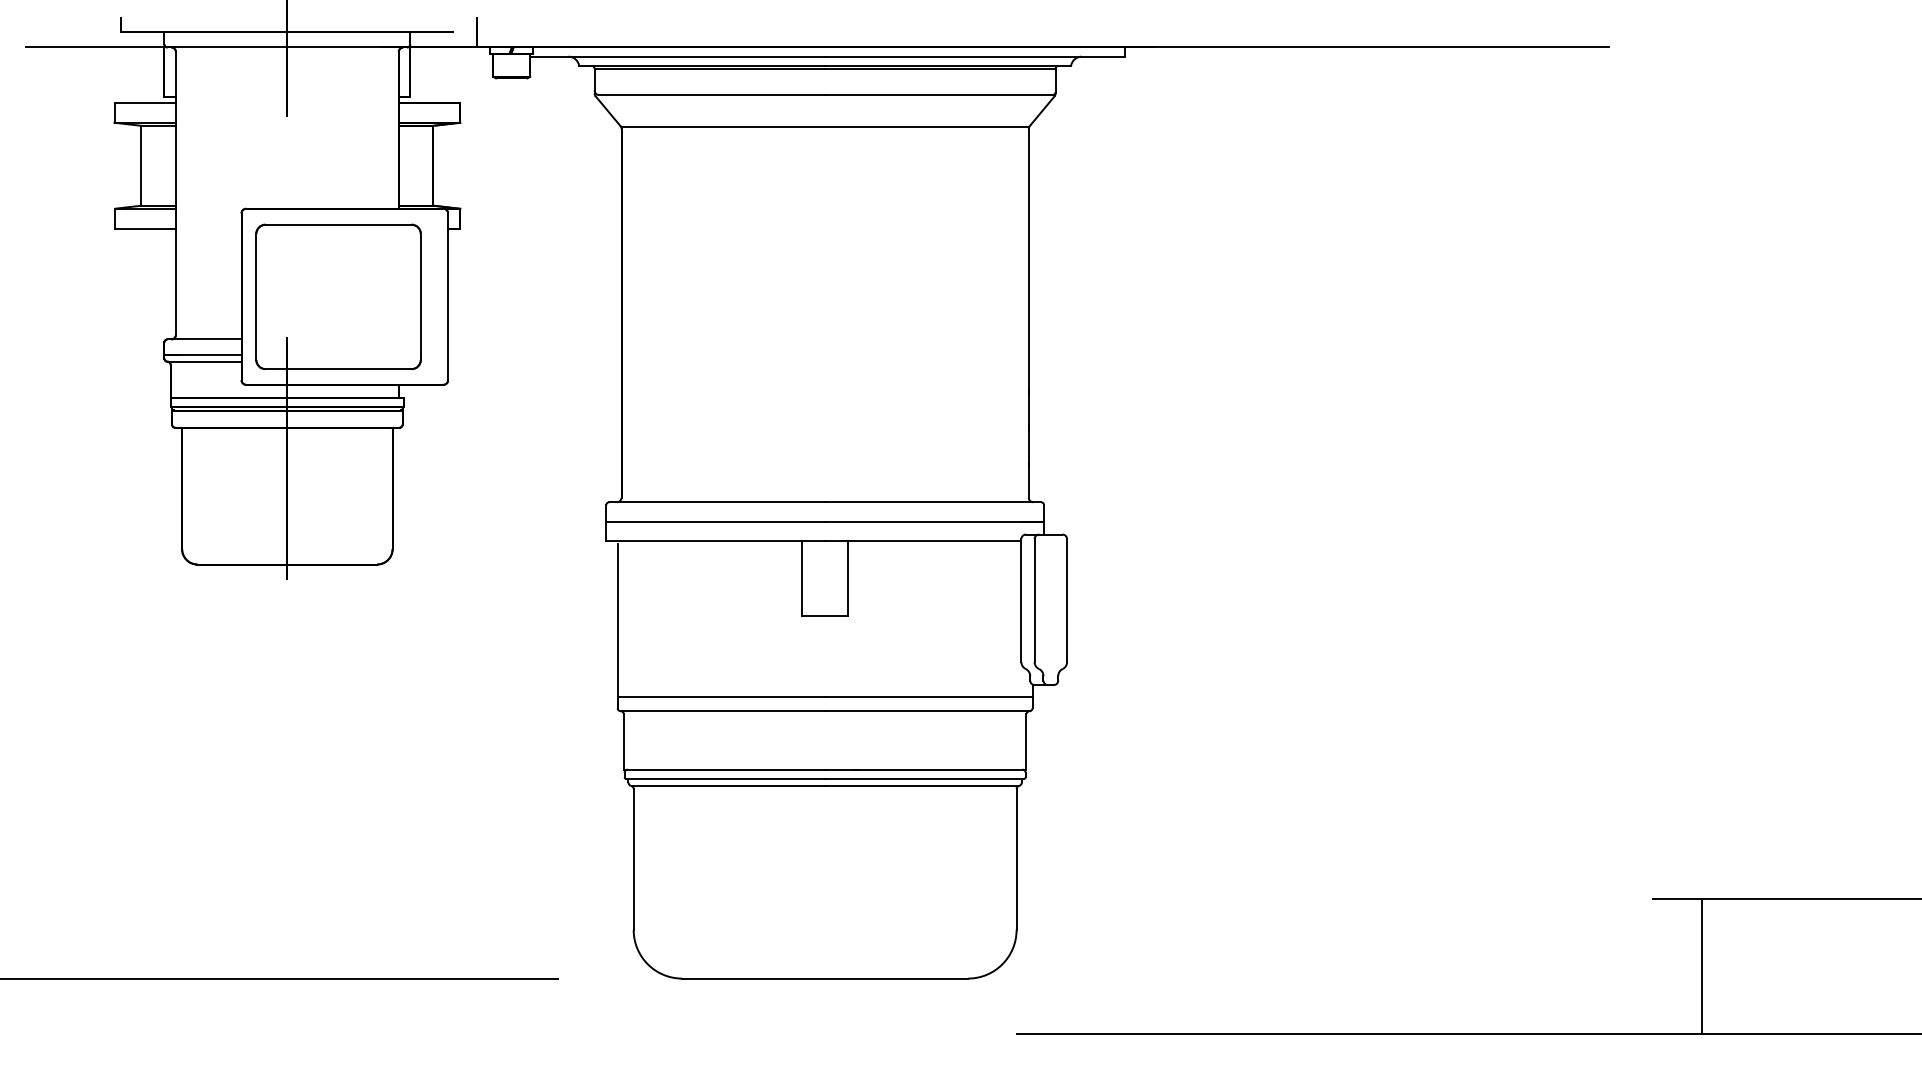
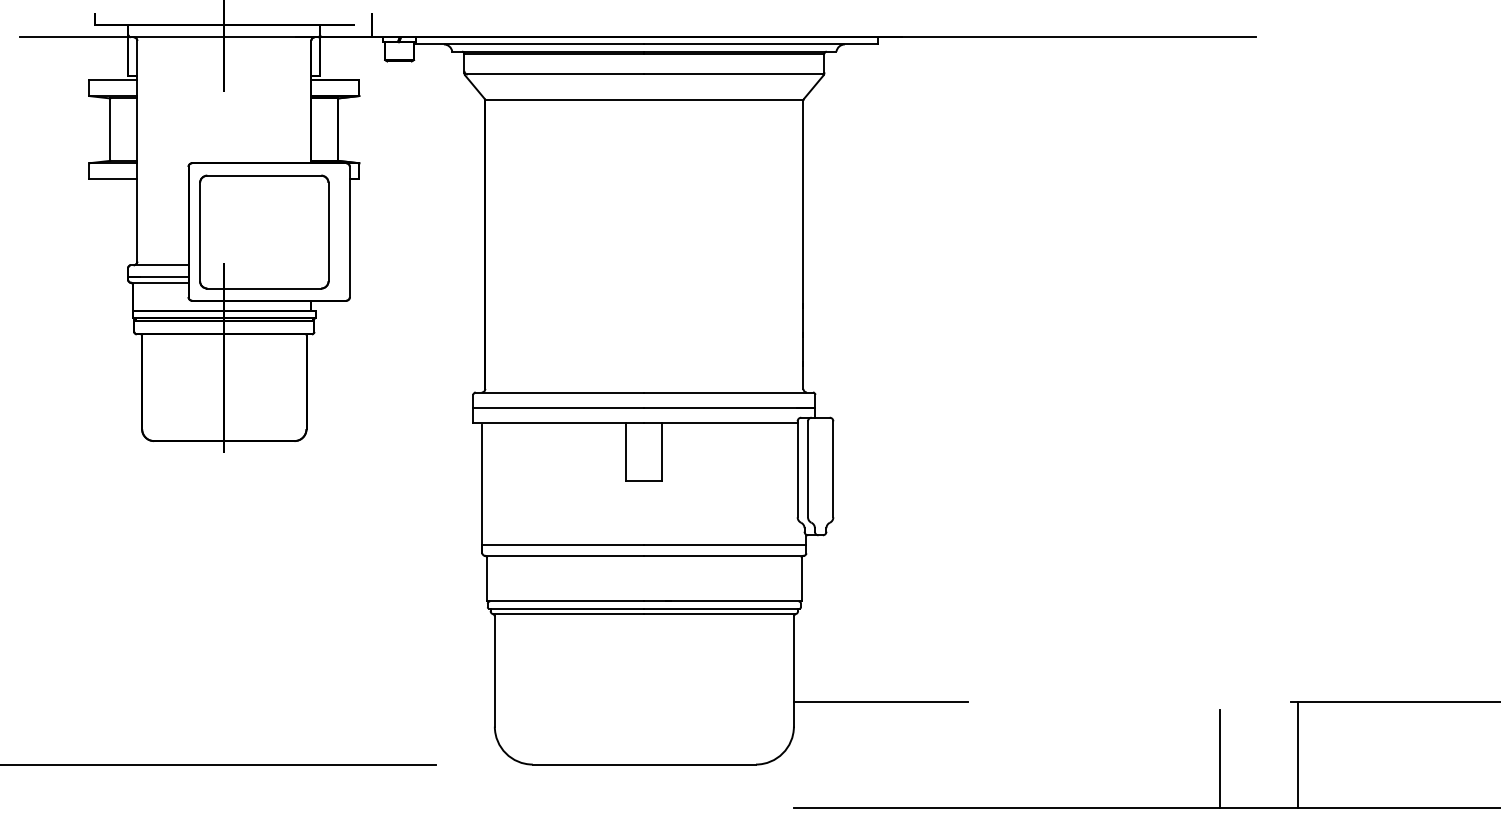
line: (1128, 898) -> (881, 701), added
line: (1702, 965) -> (1297, 754), moved
line: (1561, 970) -> (1219, 758), added

